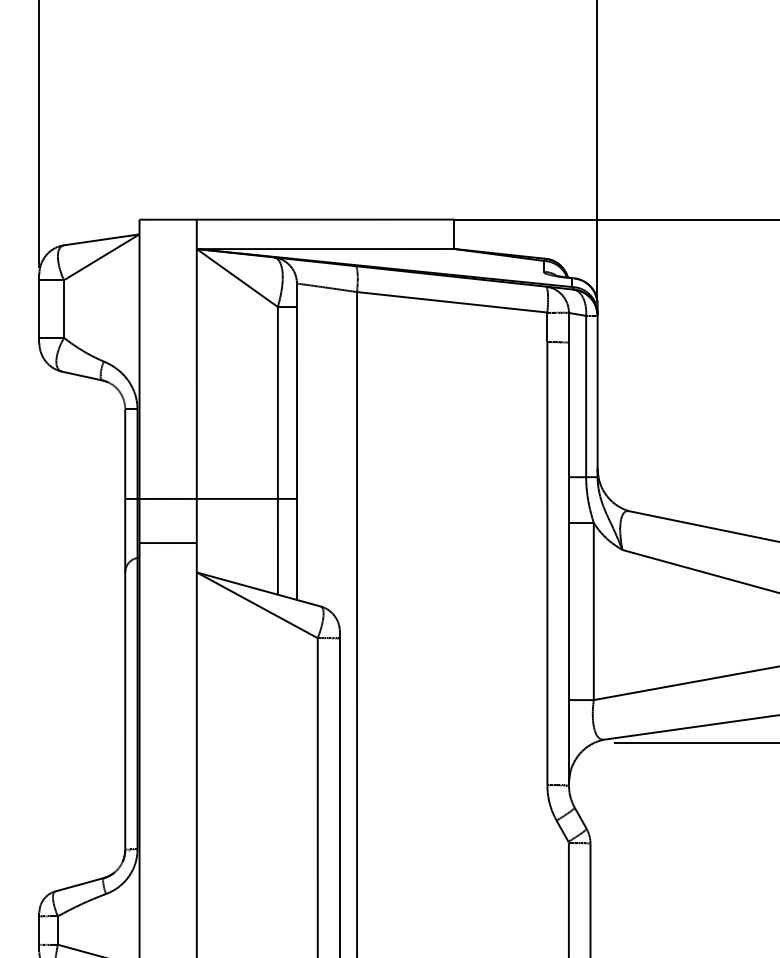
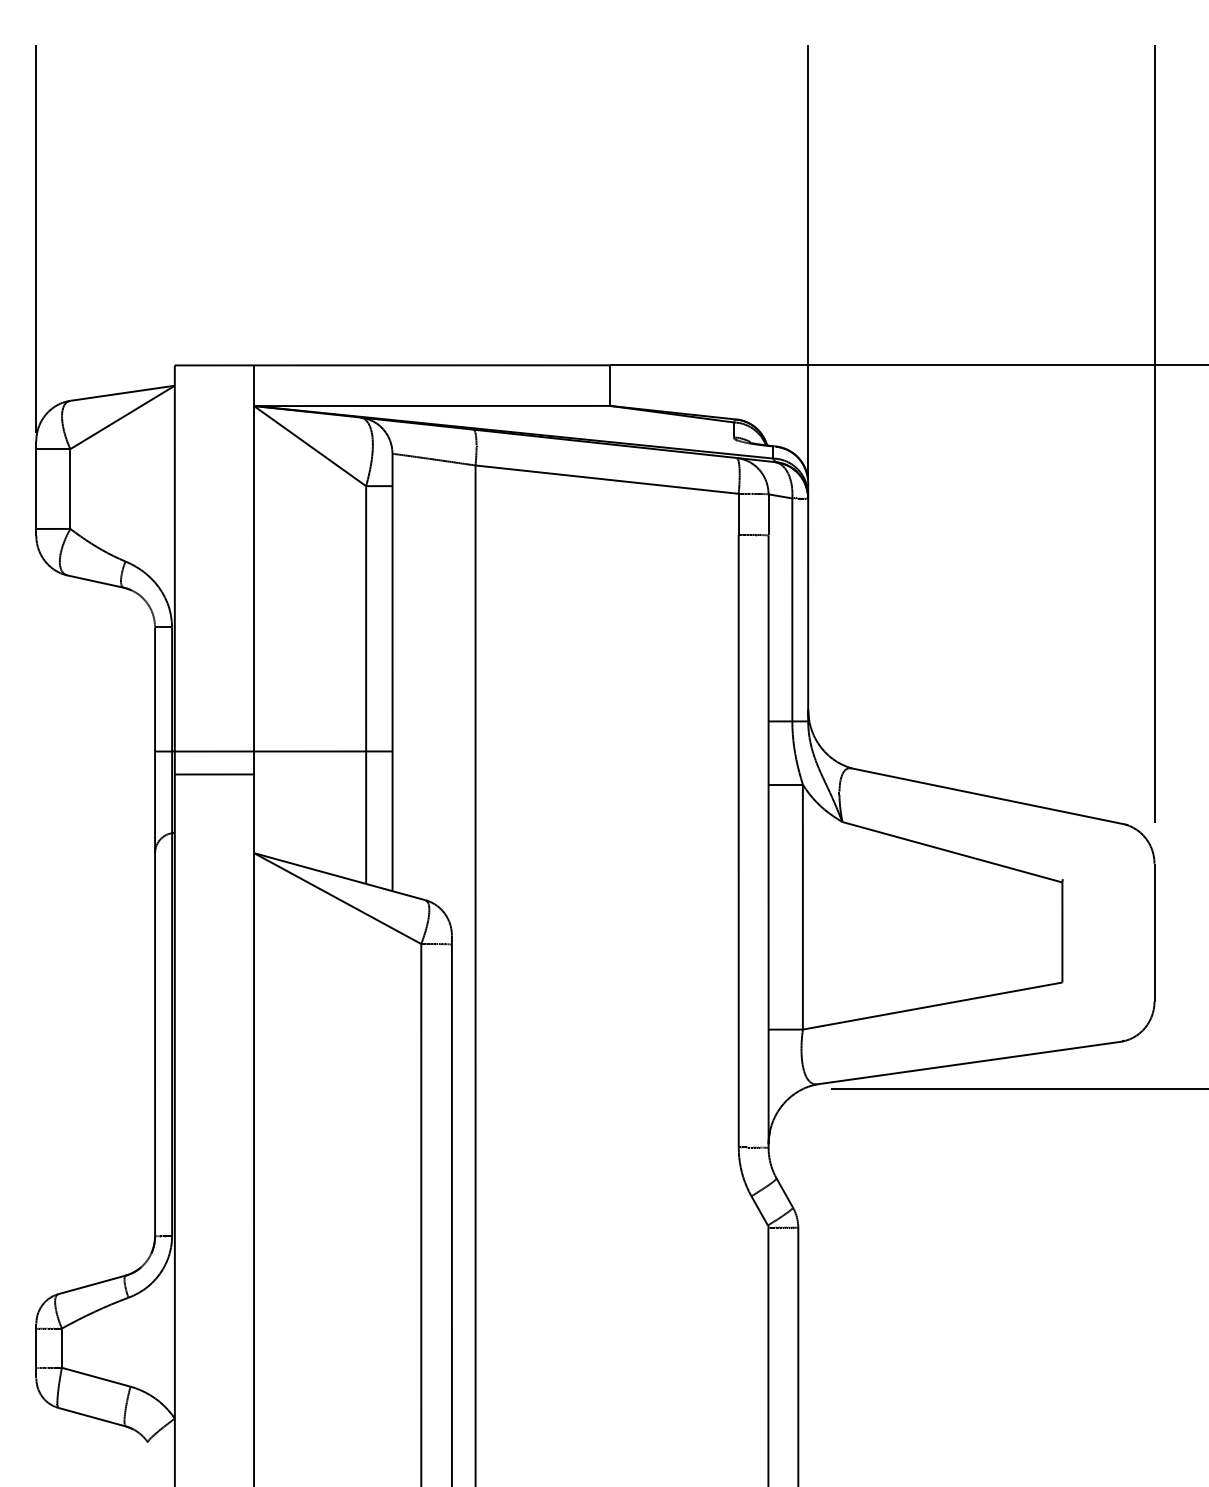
line: (168, 543) -> (214, 774), moved

